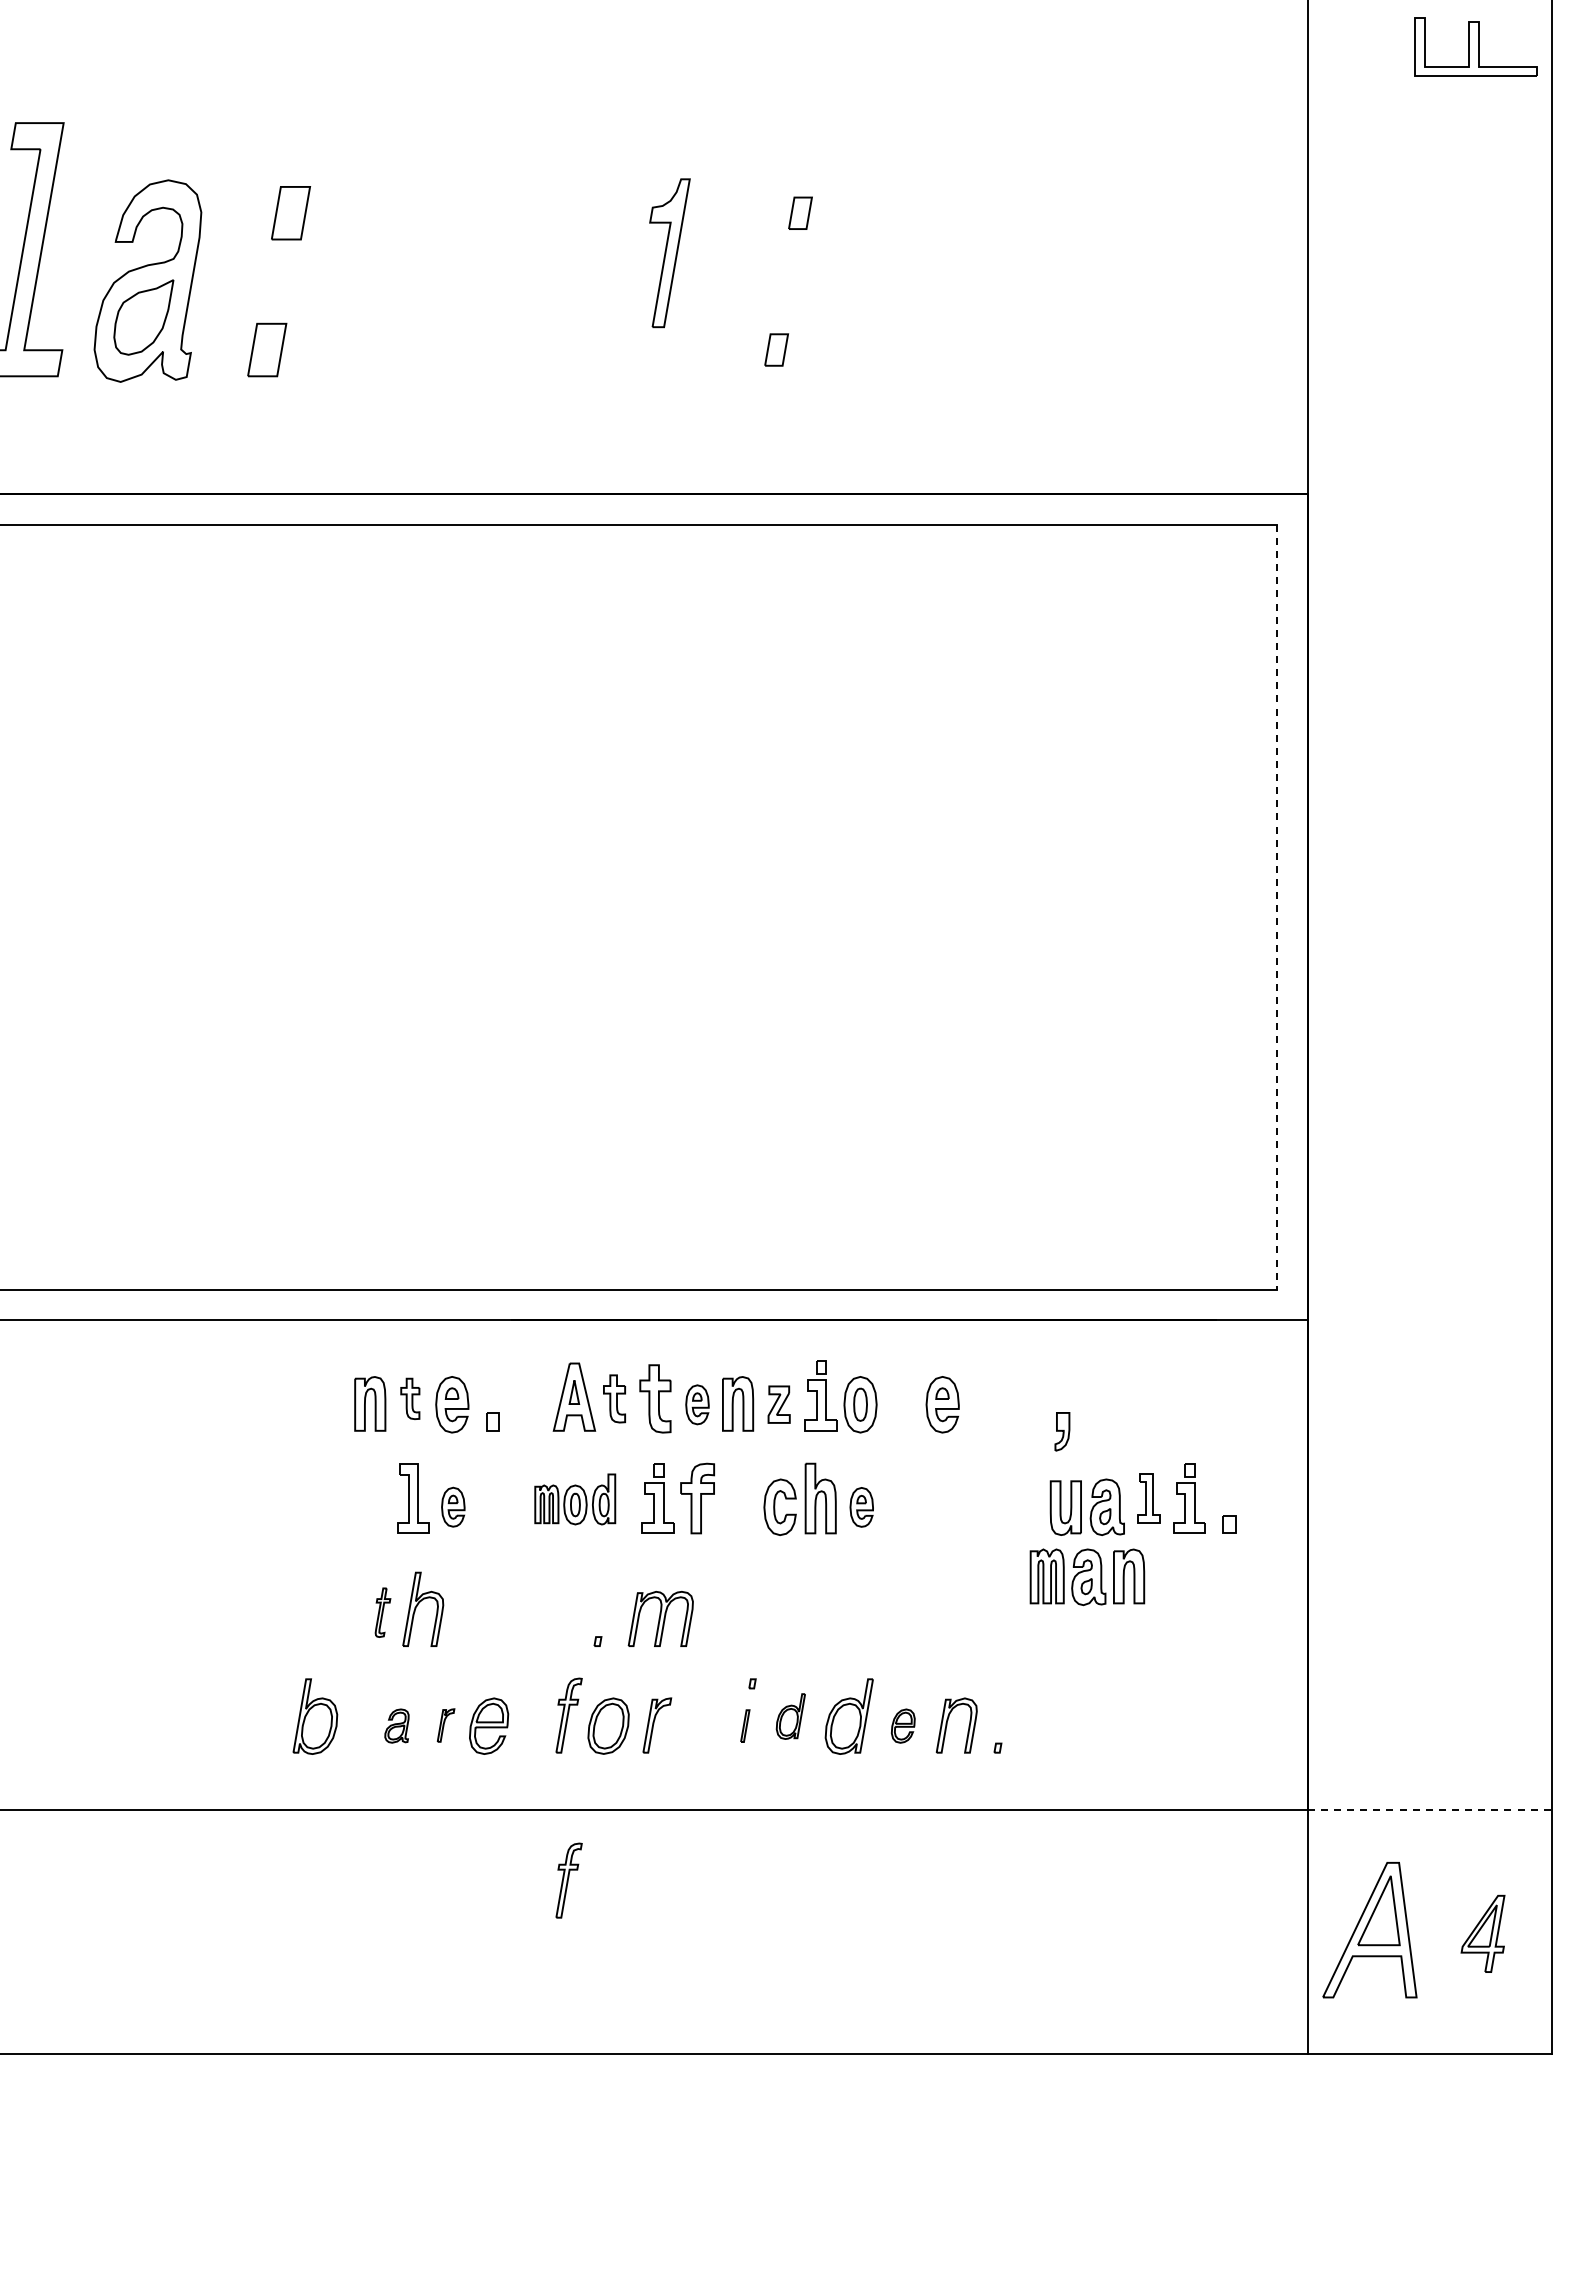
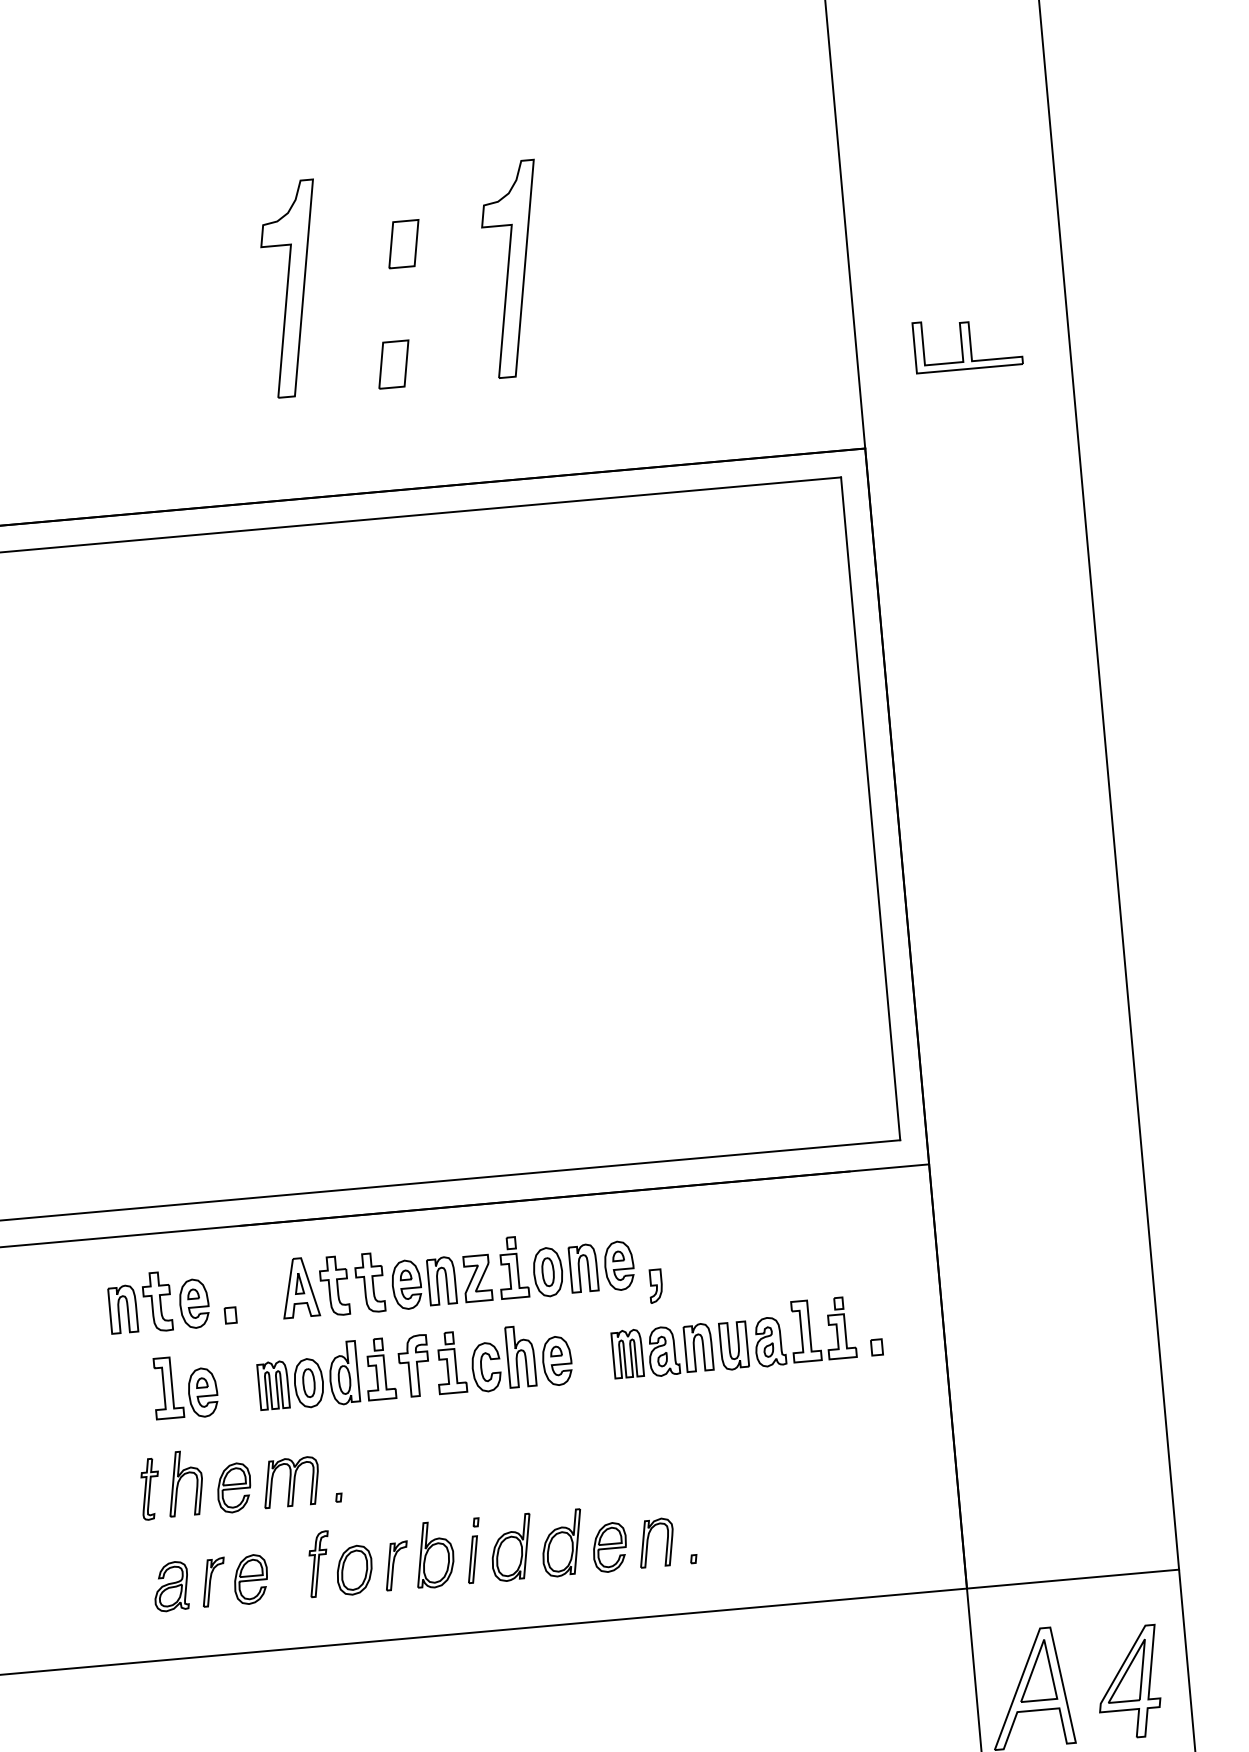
part: (1475, 46) -> (967, 343), moved
part: (800, 213) -> (403, 244), size x1.67
part: (669, 253) -> (293, 289), size x1.67
part: (924, 253) -> (514, 269), added
part: (776, 349) -> (393, 364), size x1.67
line: (1277, 907) -> (871, 808), dashed -> solid
part: (410, 1398) -> (157, 1301), size x1.67
part: (614, 1398) -> (334, 1285), size x1.43
part: (901, 1403) -> (583, 1267), added
part: (697, 1404) -> (406, 1284), size x1.43
part: (779, 1404) -> (477, 1278), size x1.43
part: (1062, 1431) -> (655, 1285), moved
part: (739, 1498) -> (450, 1362), added
part: (1148, 1498) -> (804, 1331), size x1.43
part: (575, 1499) -> (308, 1376), size x1.43
part: (453, 1506) -> (203, 1391), size x1.43
part: (861, 1507) -> (556, 1361), size x1.43
part: (1087, 1577) -> (662, 1351), moved
part: (382, 1612) -> (149, 1489), size x1.43
part: (660, 1618) -> (290, 1481), moved
part: (479, 1619) -> (234, 1487), added
part: (315, 1716) -> (434, 1554), moved
part: (790, 1716) -> (511, 1547), size x1.67
part: (396, 1725) -> (170, 1586), size x1.67
part: (445, 1725) -> (213, 1582), size x1.67
part: (745, 1725) -> (473, 1559), size x1.67
part: (903, 1725) -> (610, 1546), size x1.67
line: (1430, 1809) -> (1073, 1578), dashed -> solid
part: (568, 1880) -> (331, 1707), removed
part: (1482, 1933) -> (1128, 1682), size x1.67

